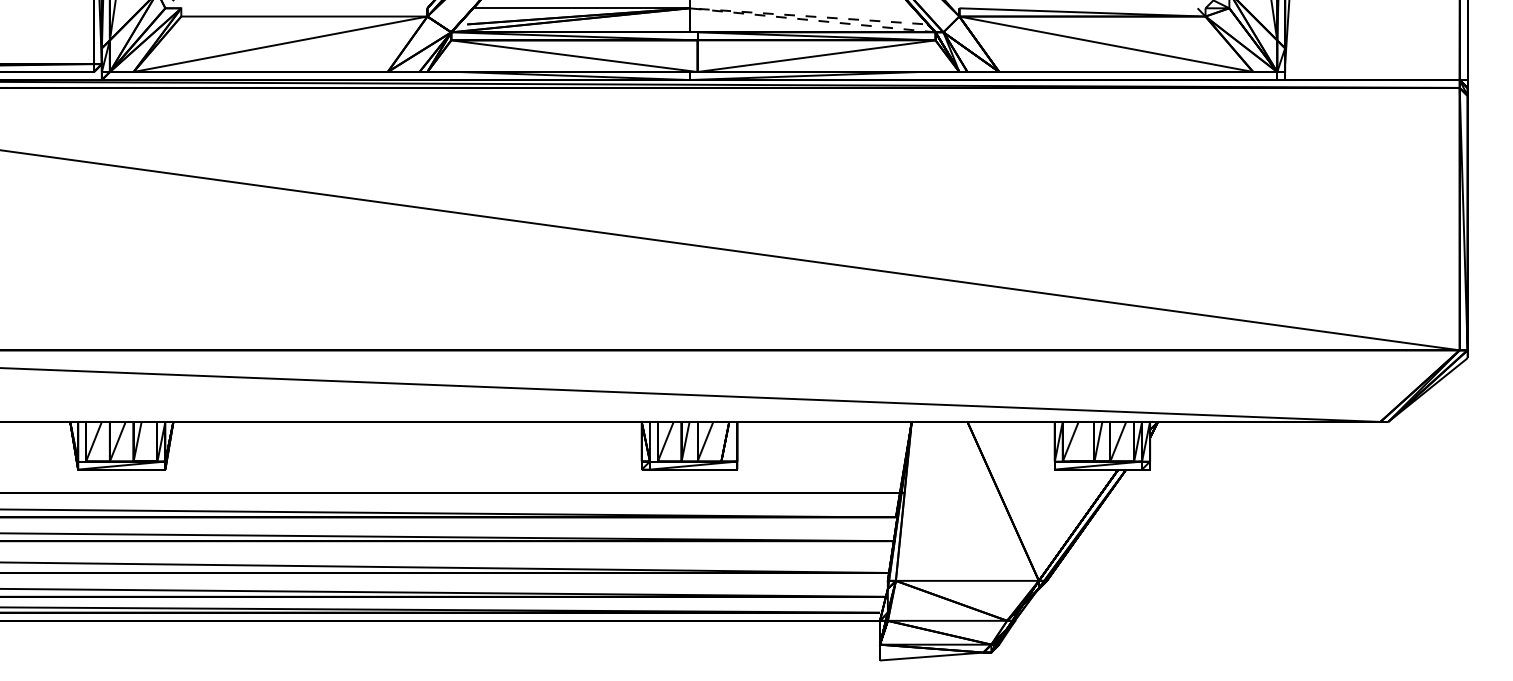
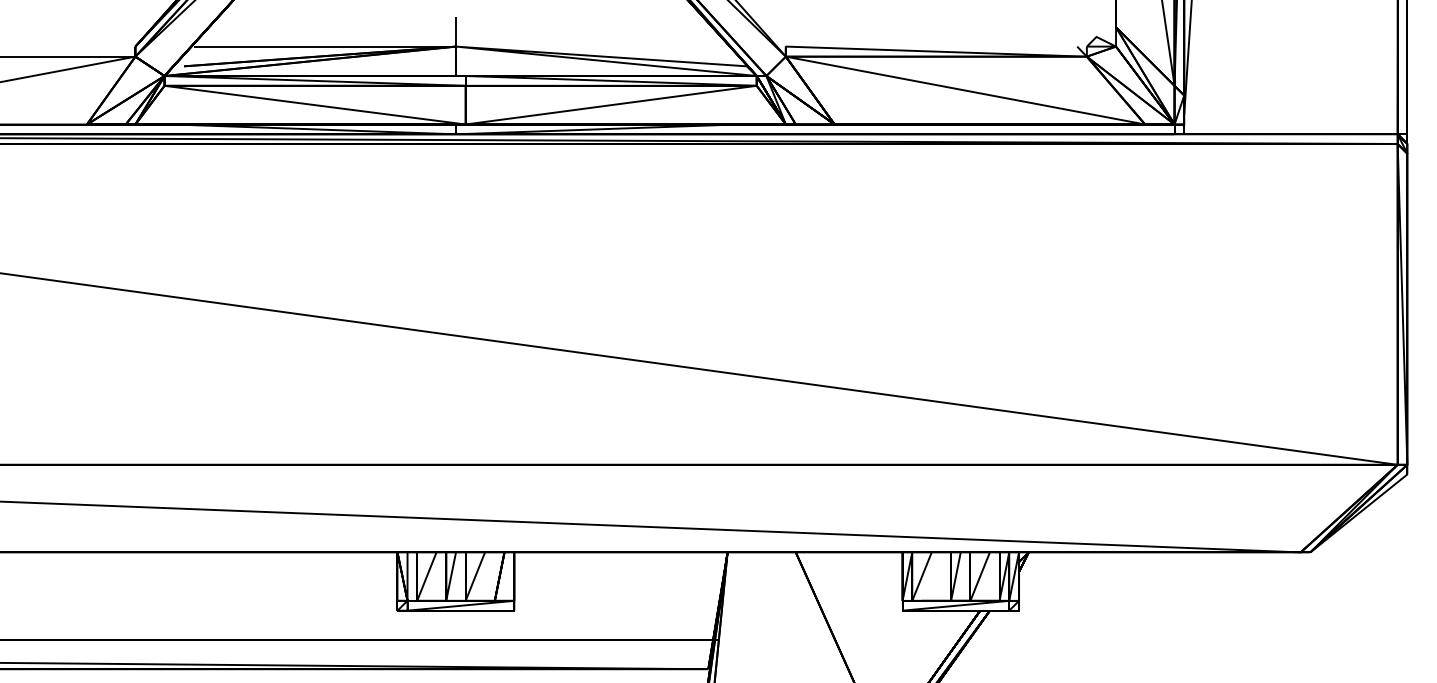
line: (693, 8) -> (460, 46), dashed -> solid

